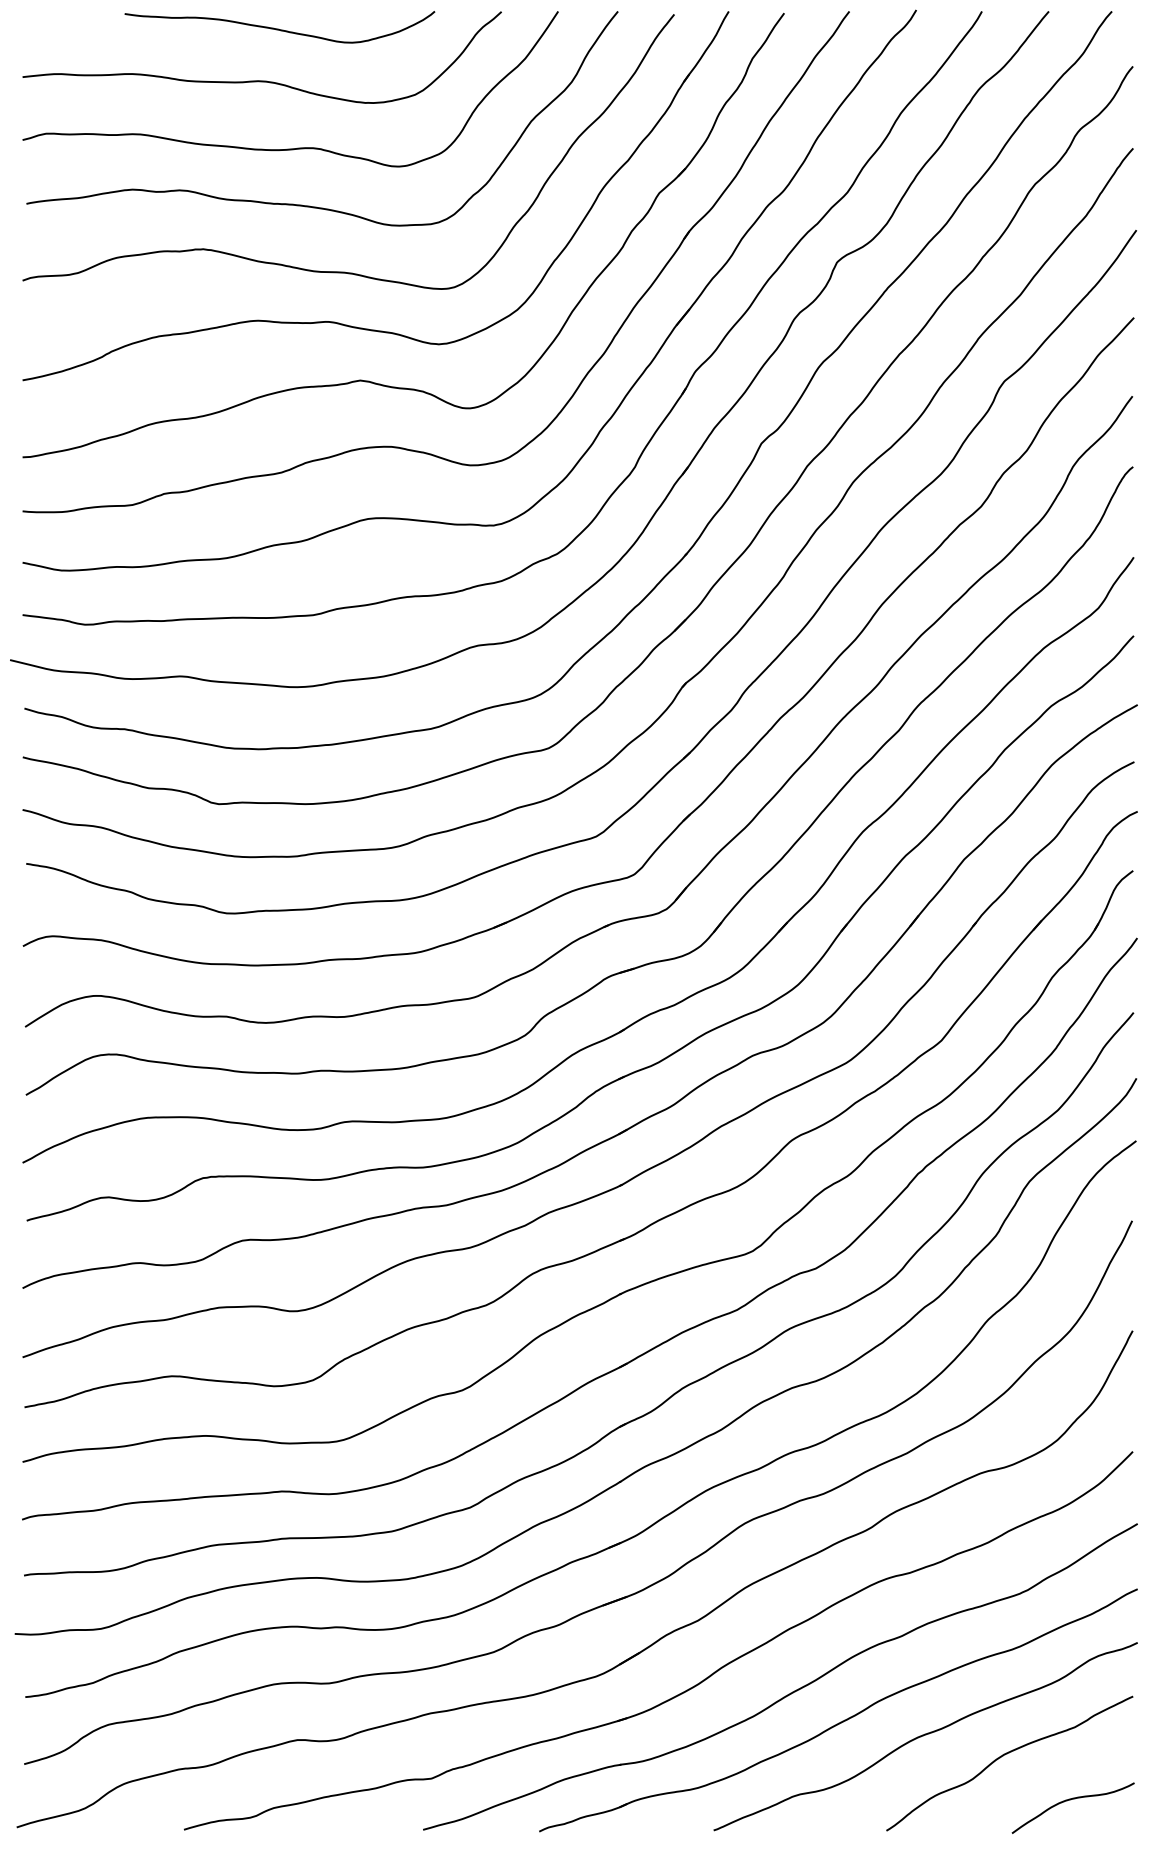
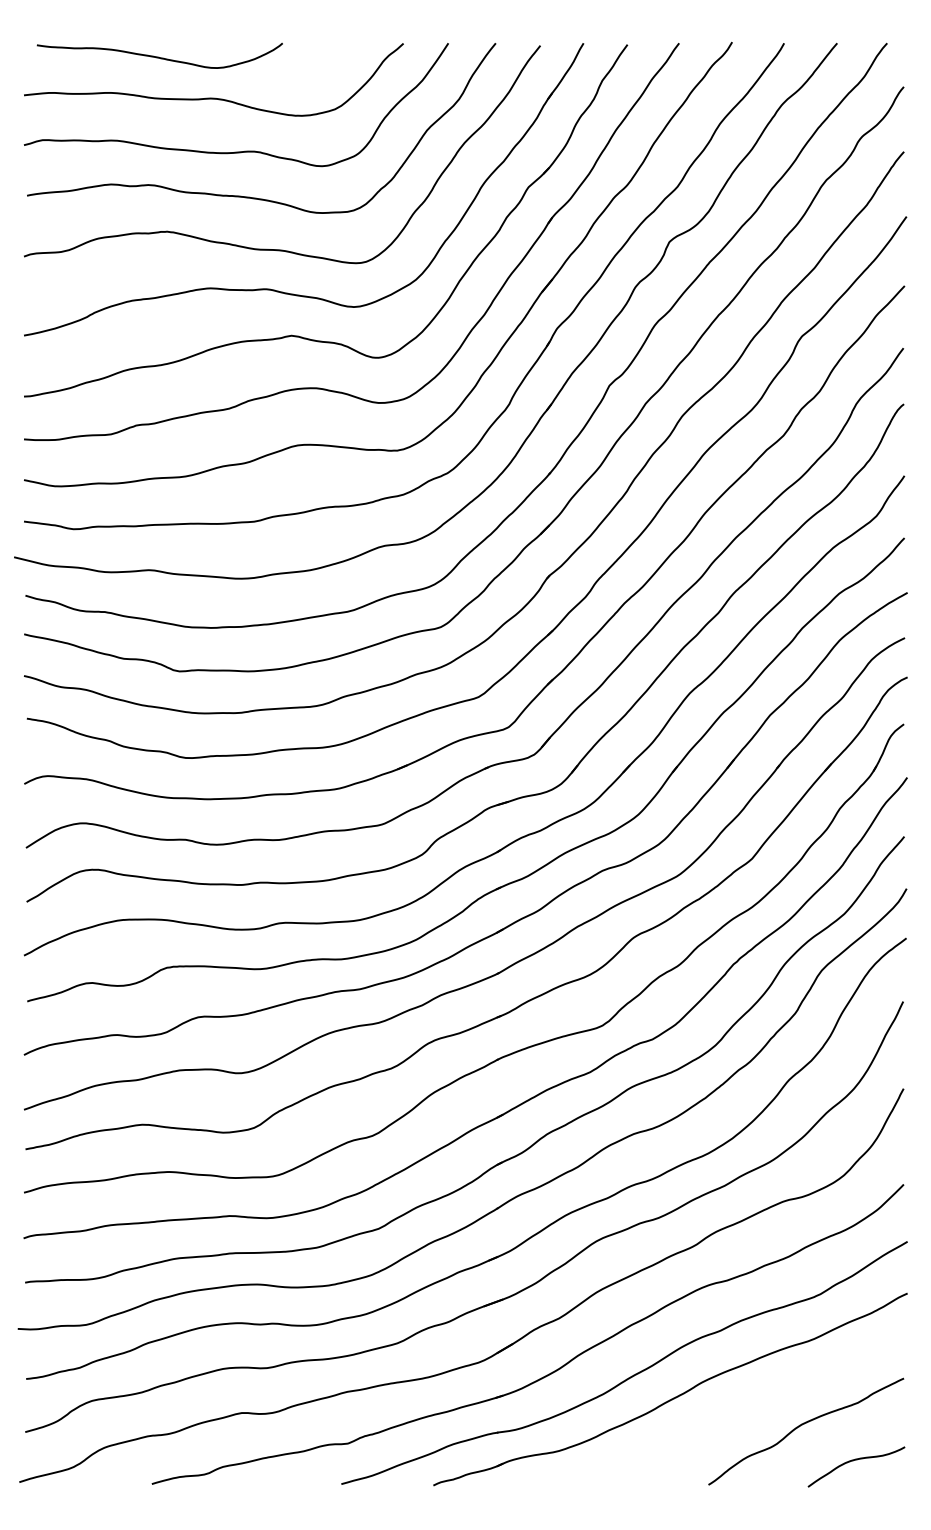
curve: (278, 28) -> (158, 56), moved
curve: (925, 1735) -> (739, 1409), removed

